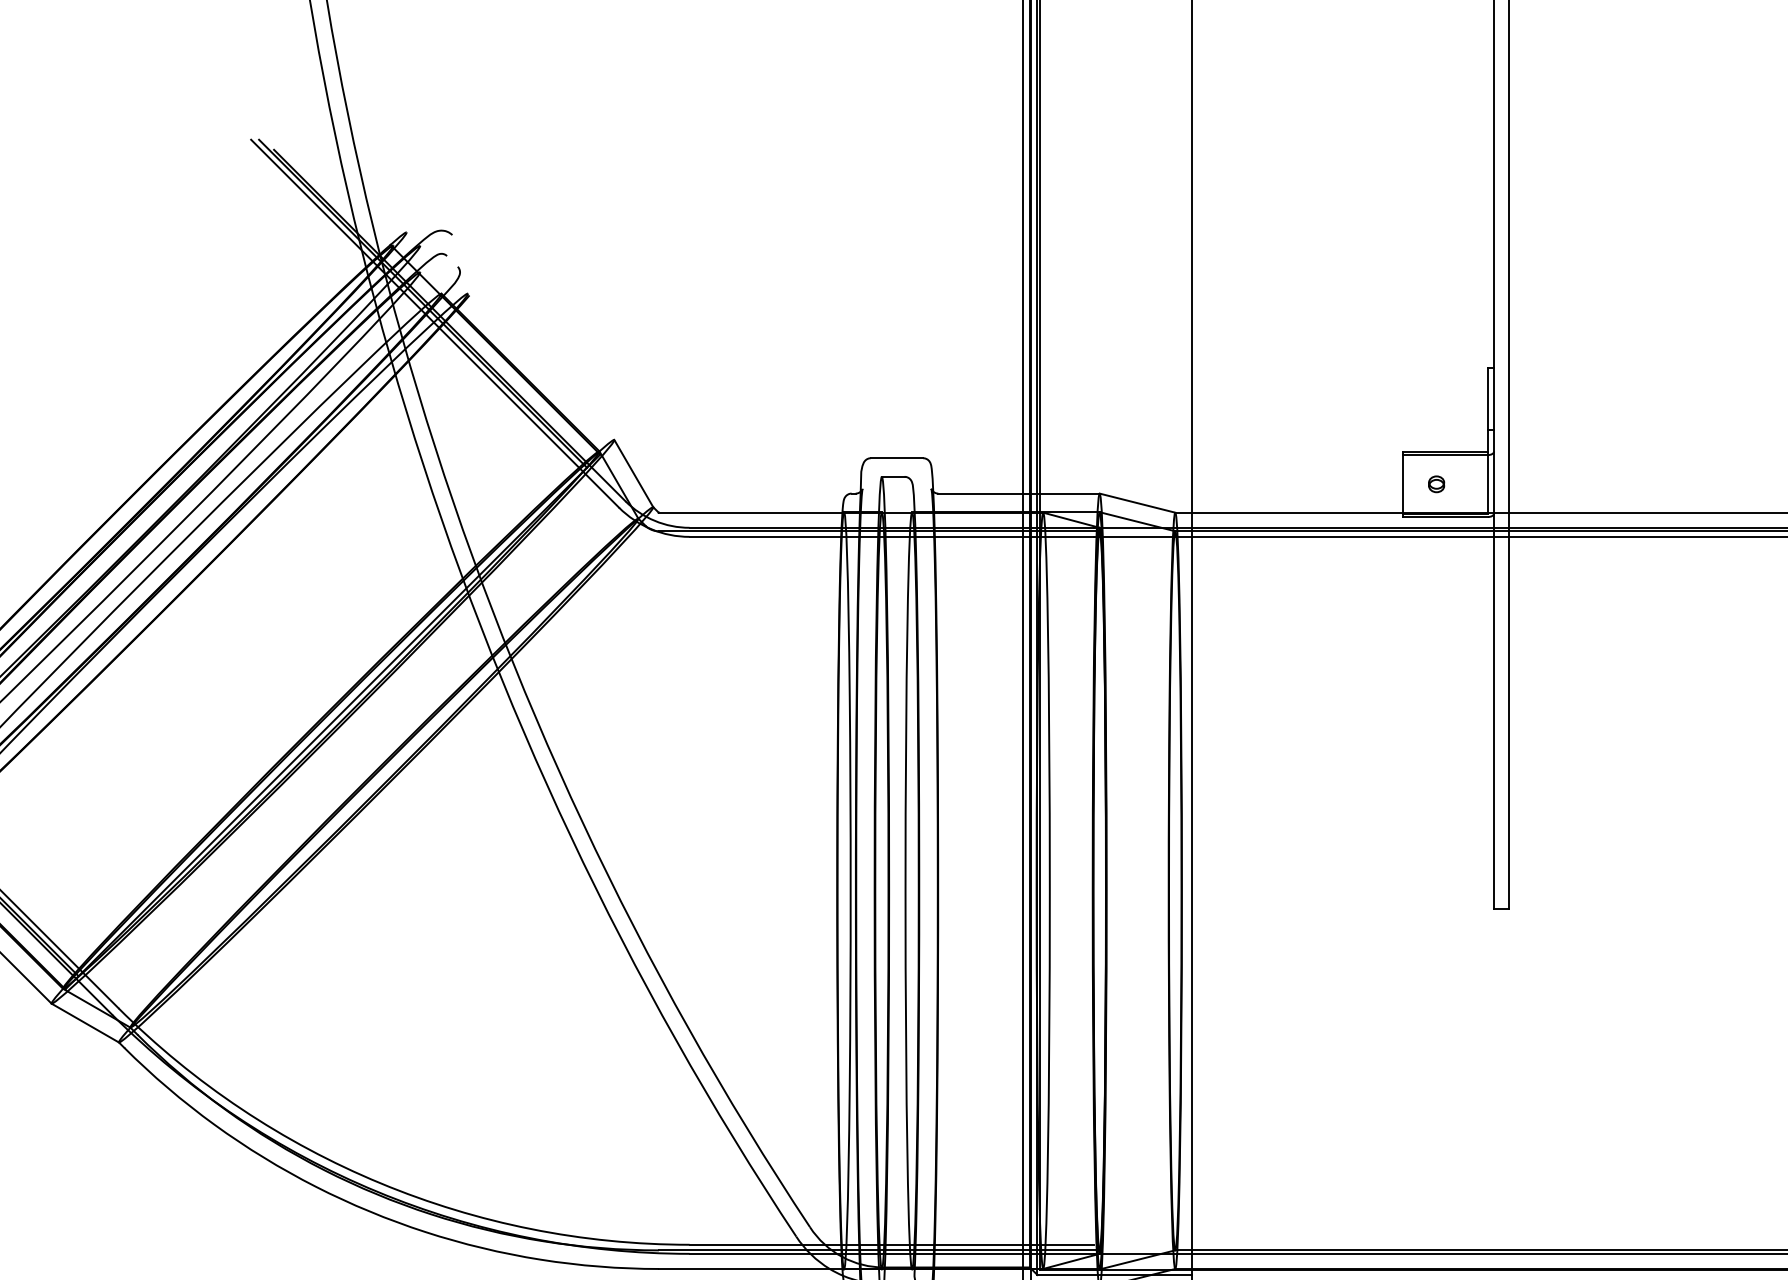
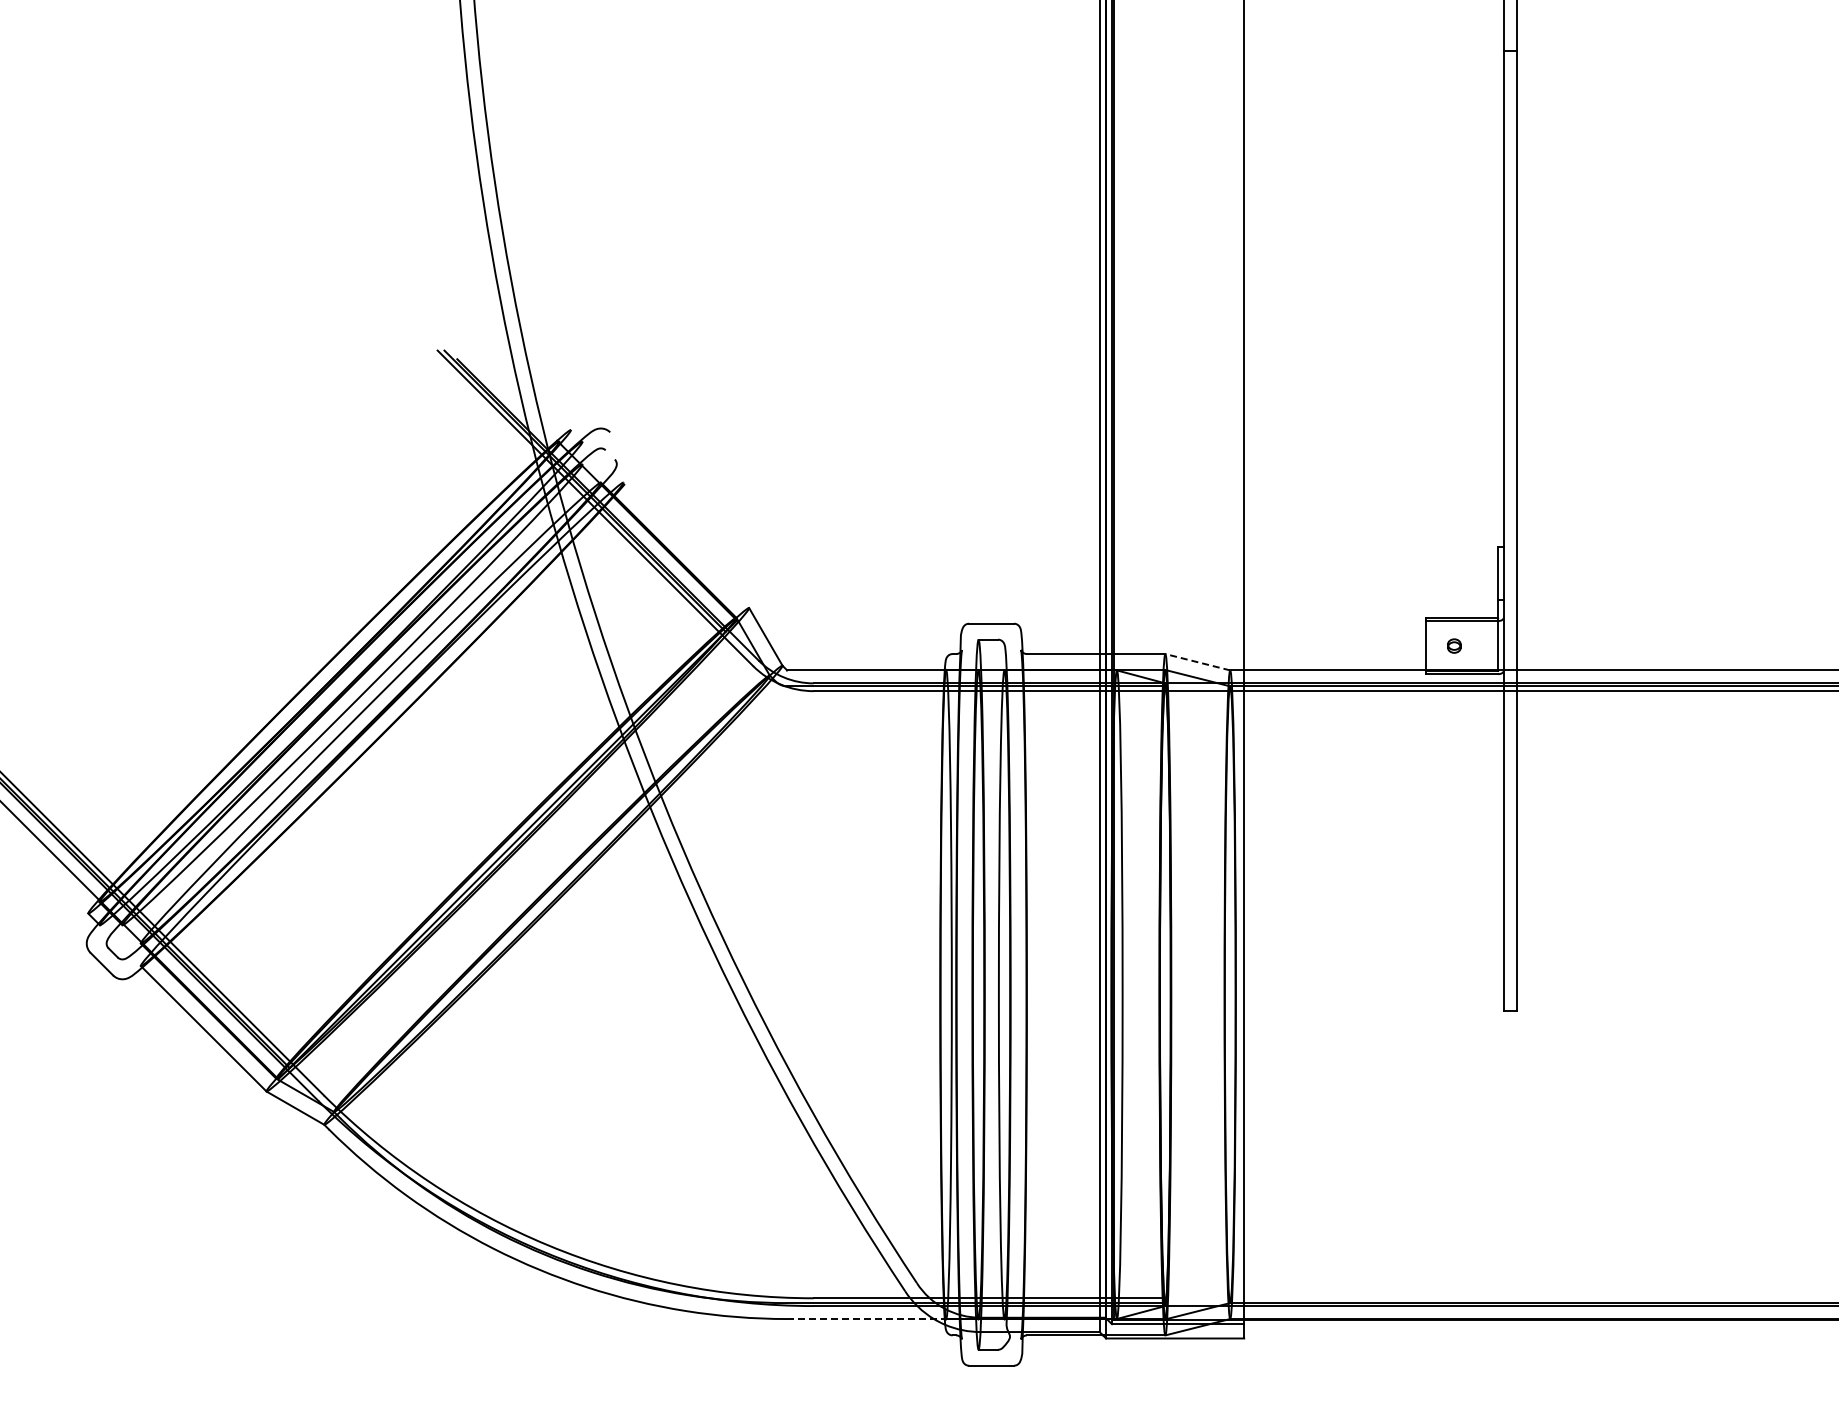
line: (1137, 503) -> (1197, 662), solid -> dashed
line: (751, 1269) -> (866, 1319), solid -> dashed

